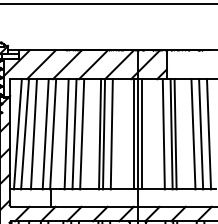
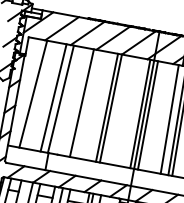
line: (17, 134) -> (25, 92), removed
line: (33, 134) -> (41, 95), removed
line: (66, 134) -> (73, 101), removed
line: (82, 134) -> (89, 104), removed
line: (111, 134) -> (118, 110), removed

